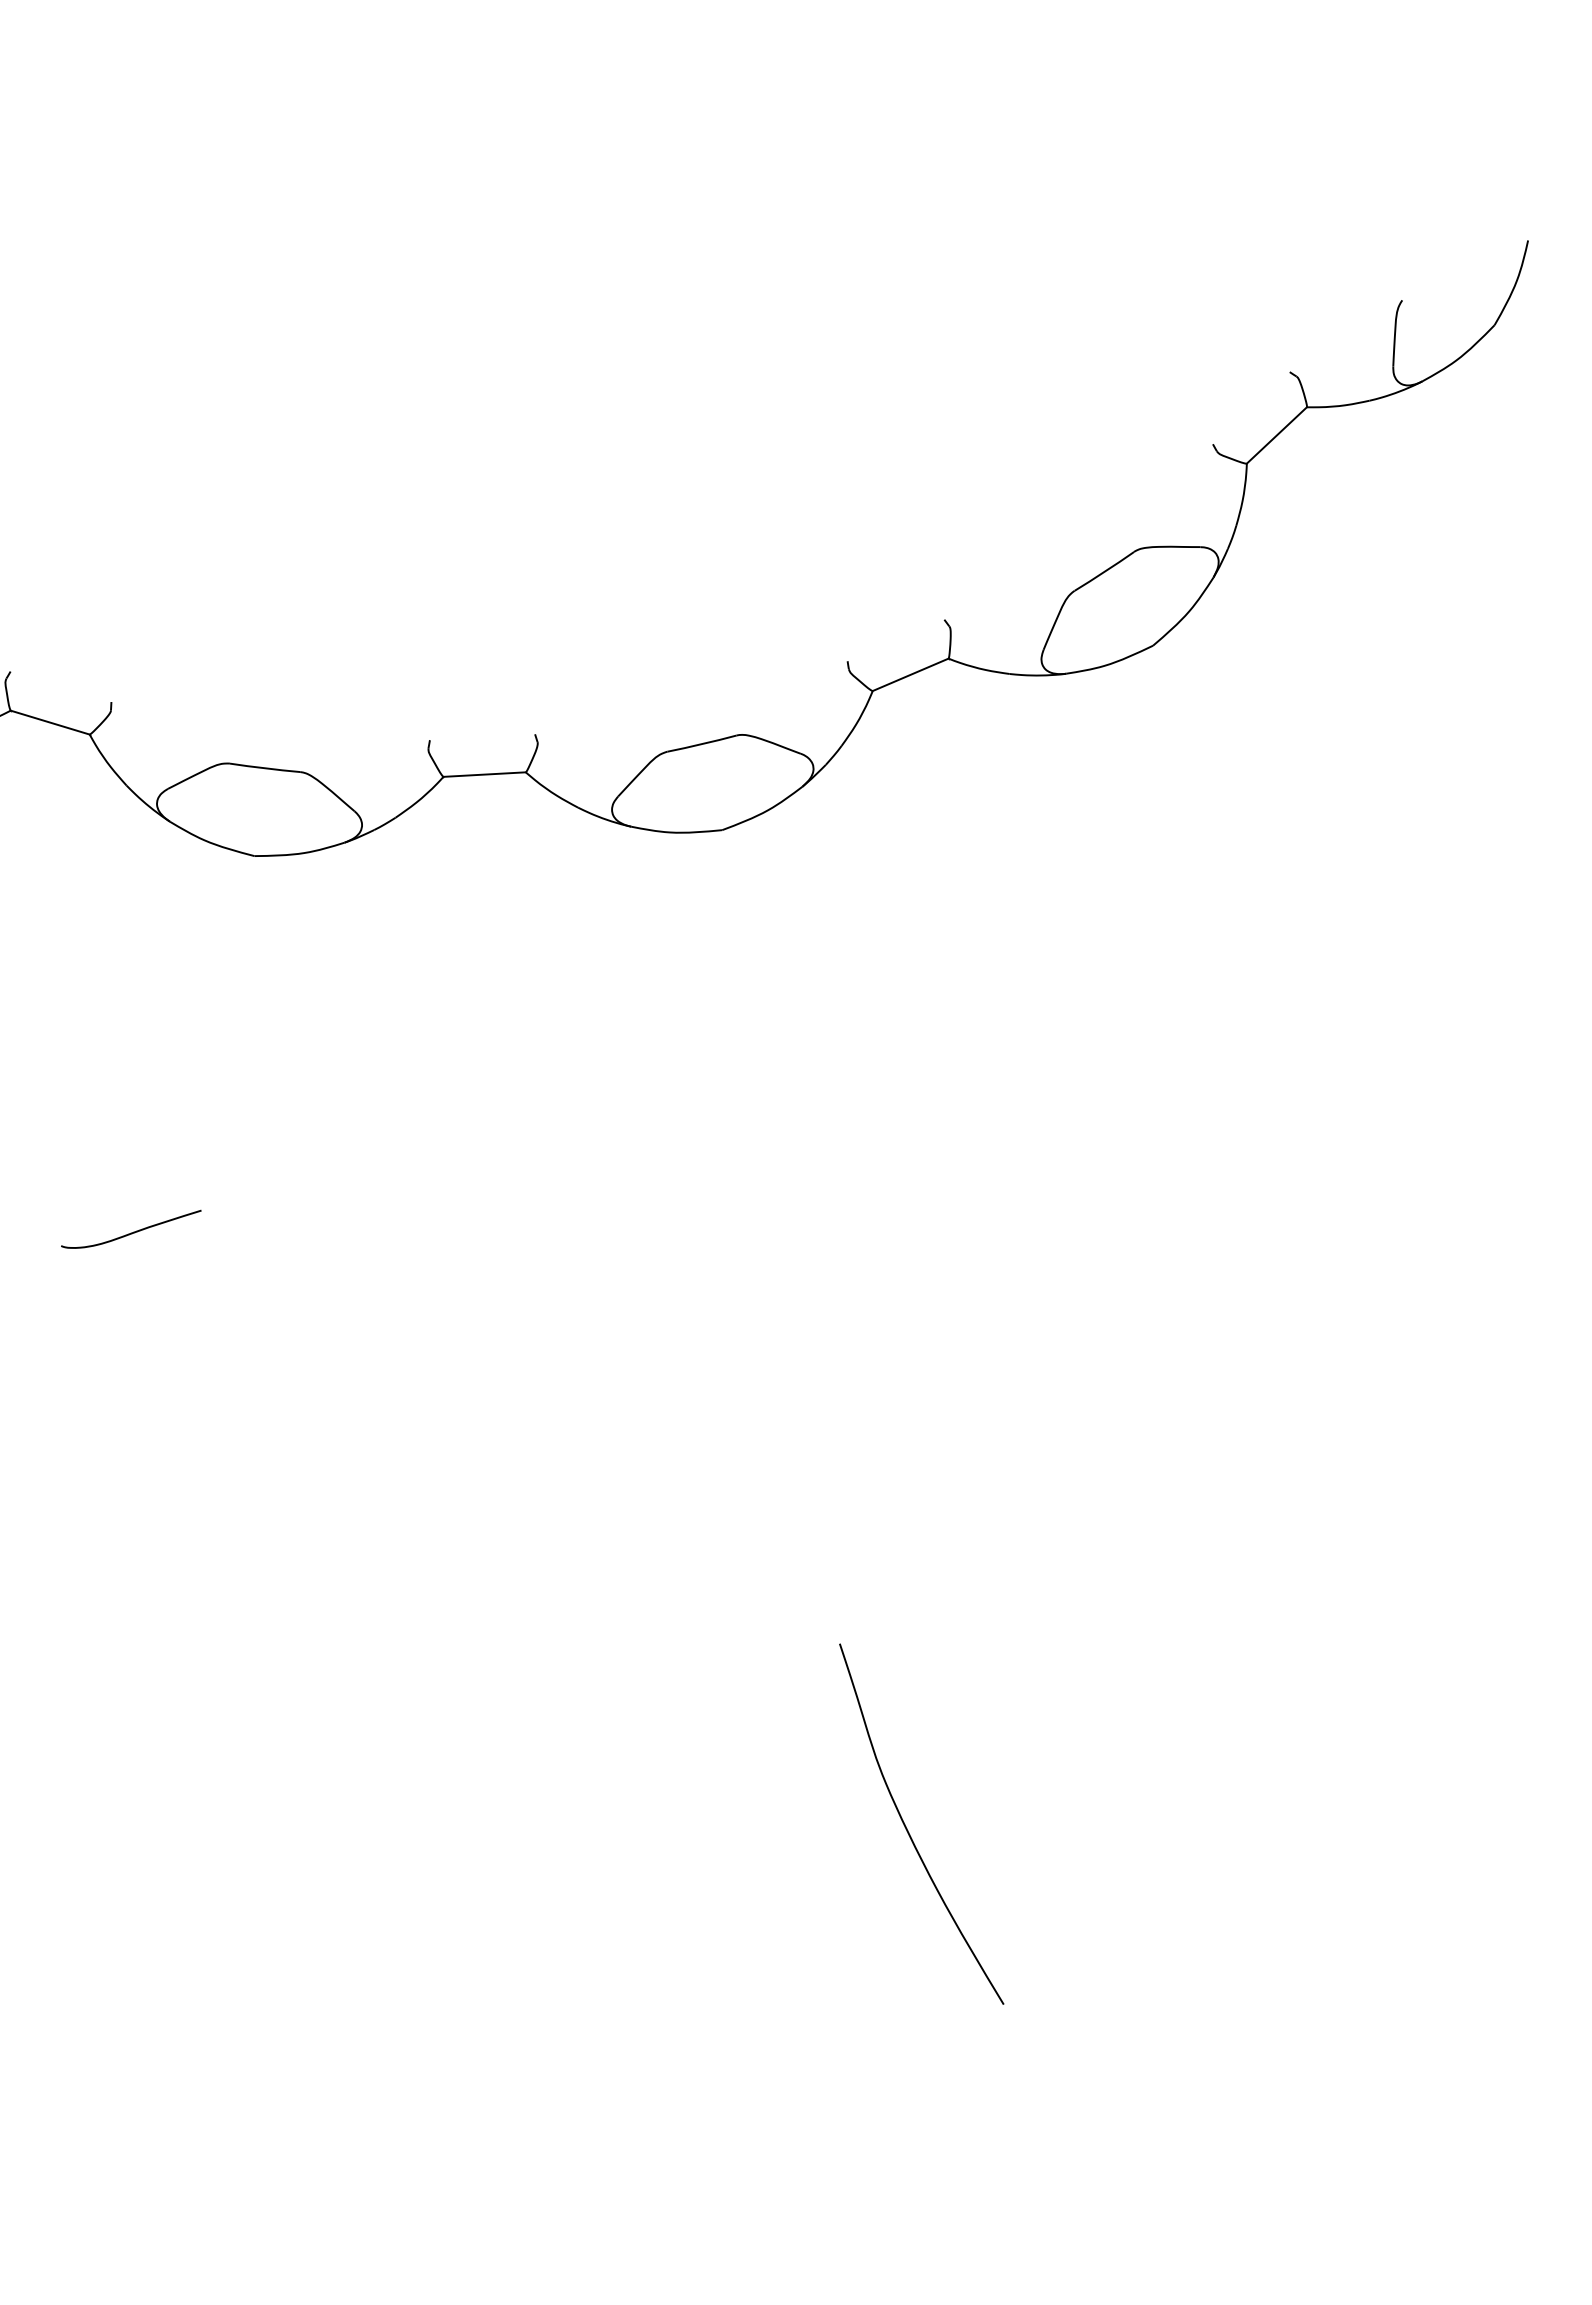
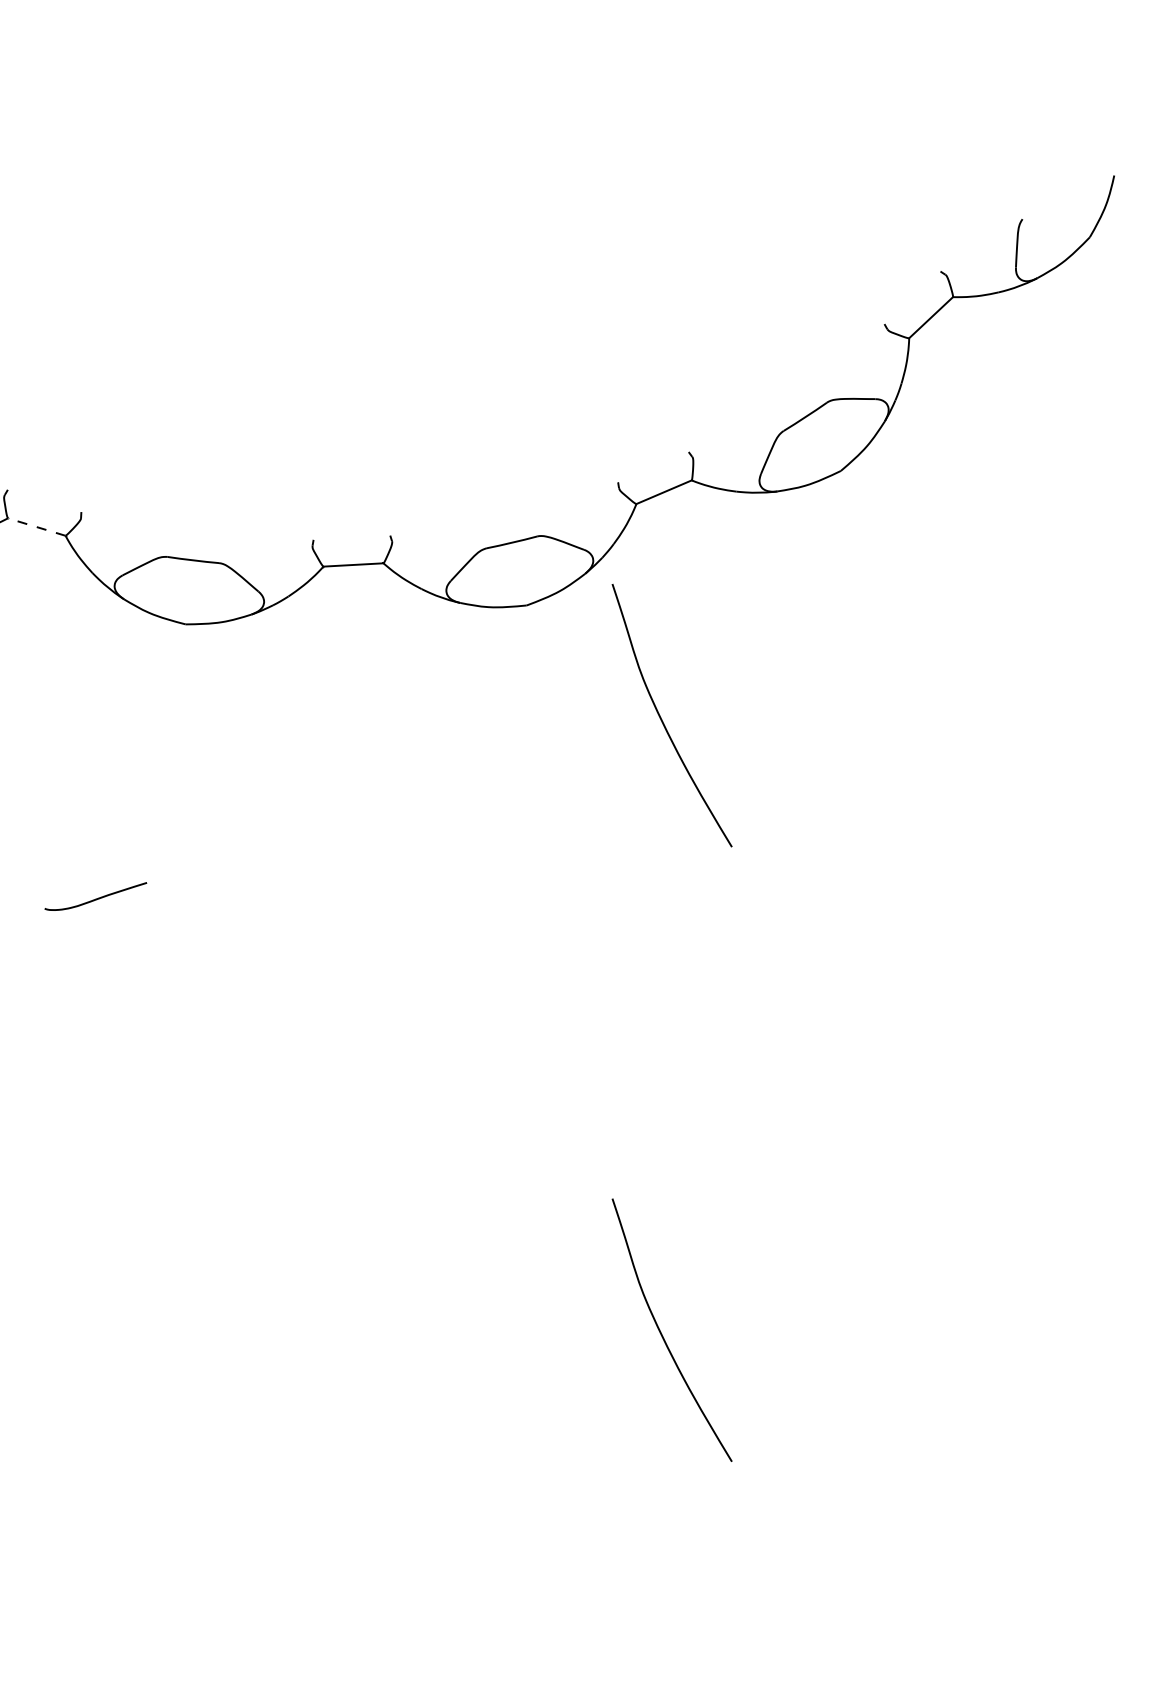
line: (49, 722) -> (36, 526), solid -> dashed
curve: (908, 987) -> (662, 720), added

